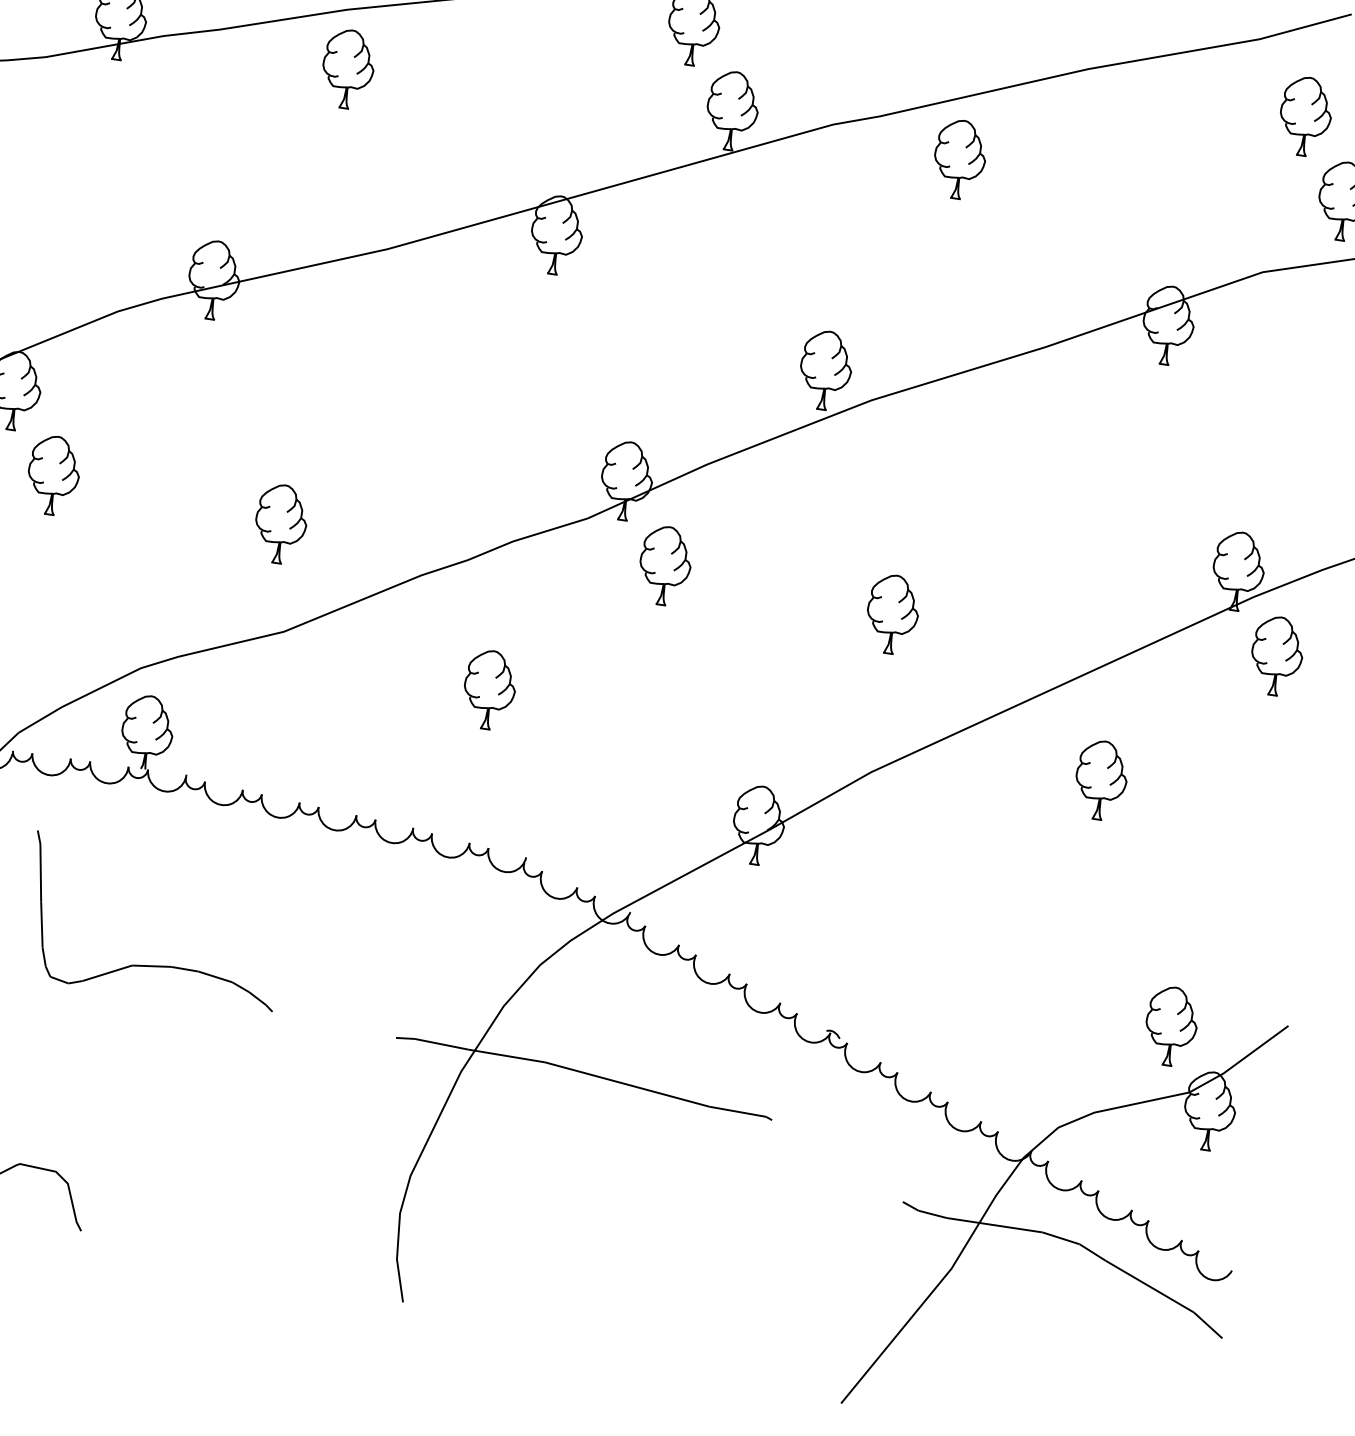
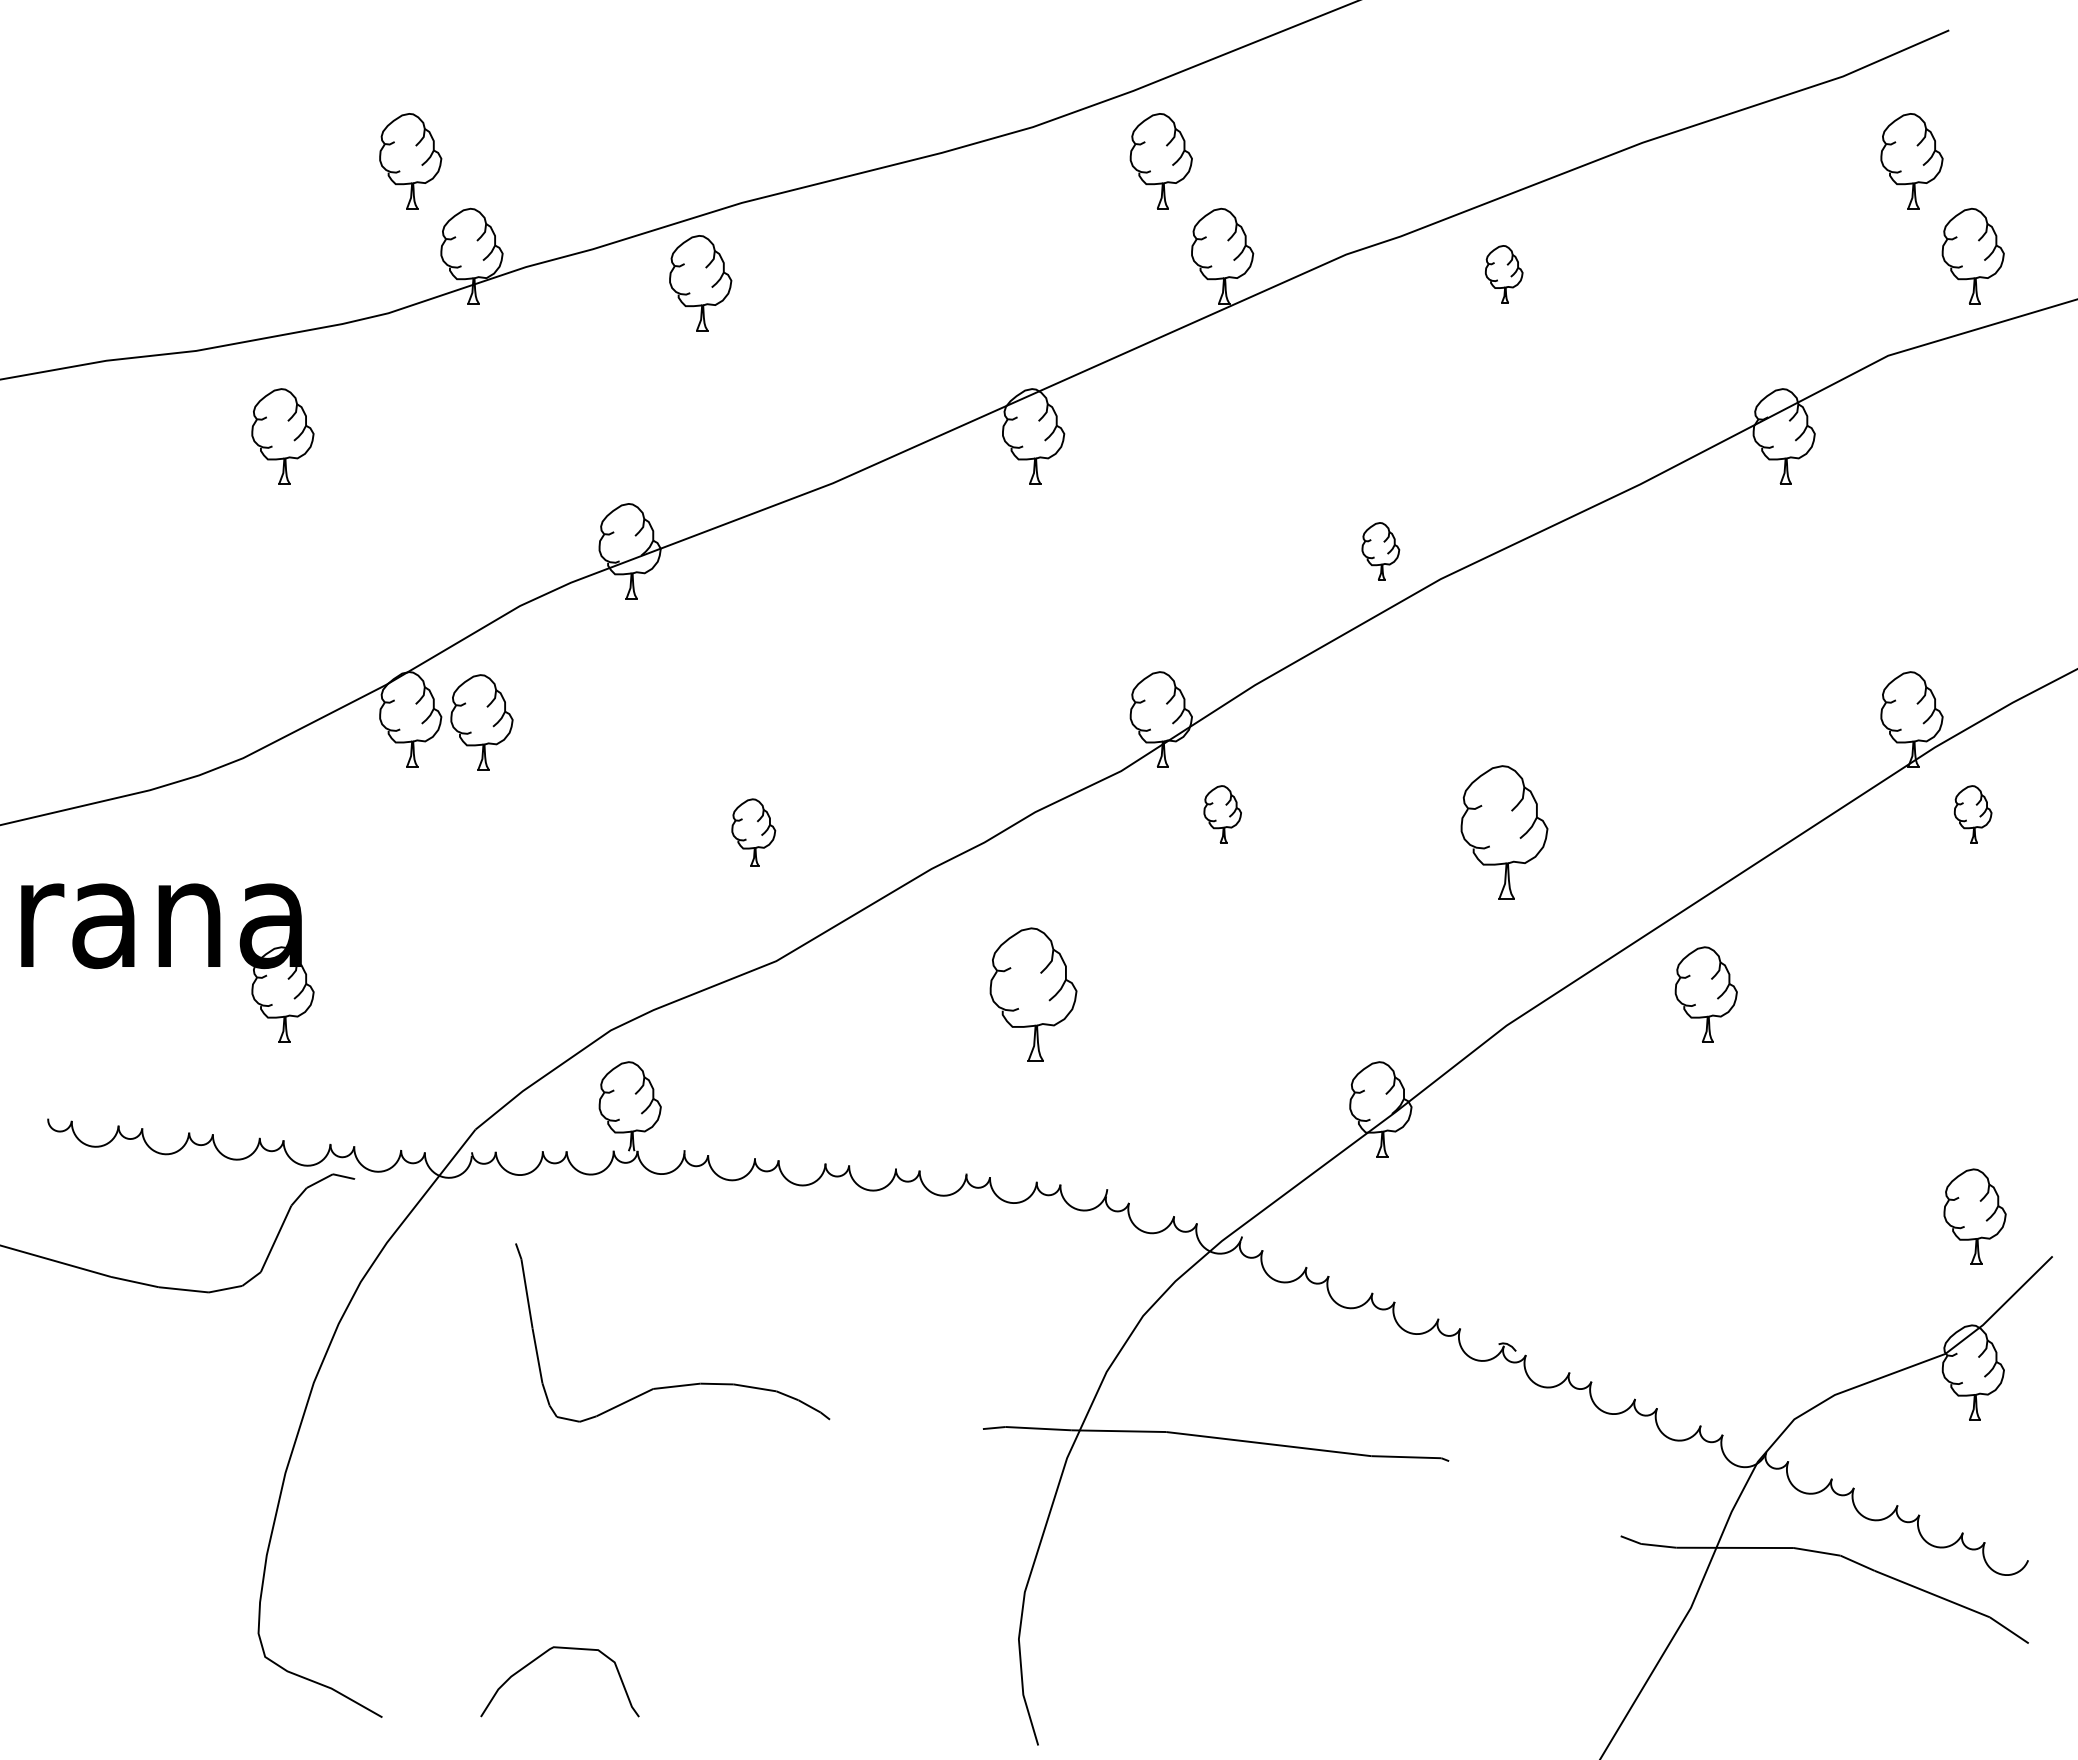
part: (348, 69) -> (700, 283), moved
part: (959, 159) -> (1503, 274), size x0.6
part: (825, 370) -> (1380, 551), size x0.6
part: (53, 475) -> (481, 722), moved
part: (280, 524) -> (753, 832), size x0.7
part: (665, 565) -> (1222, 814), size x0.6
part: (892, 614) -> (1503, 832), size x1.4
part: (1276, 656) -> (1972, 814), size x0.6
part: (489, 689) -> (1033, 994), size x1.4
part: (1100, 780) -> (1705, 994), moved
part: (1170, 1026) -> (1974, 1216), moved

